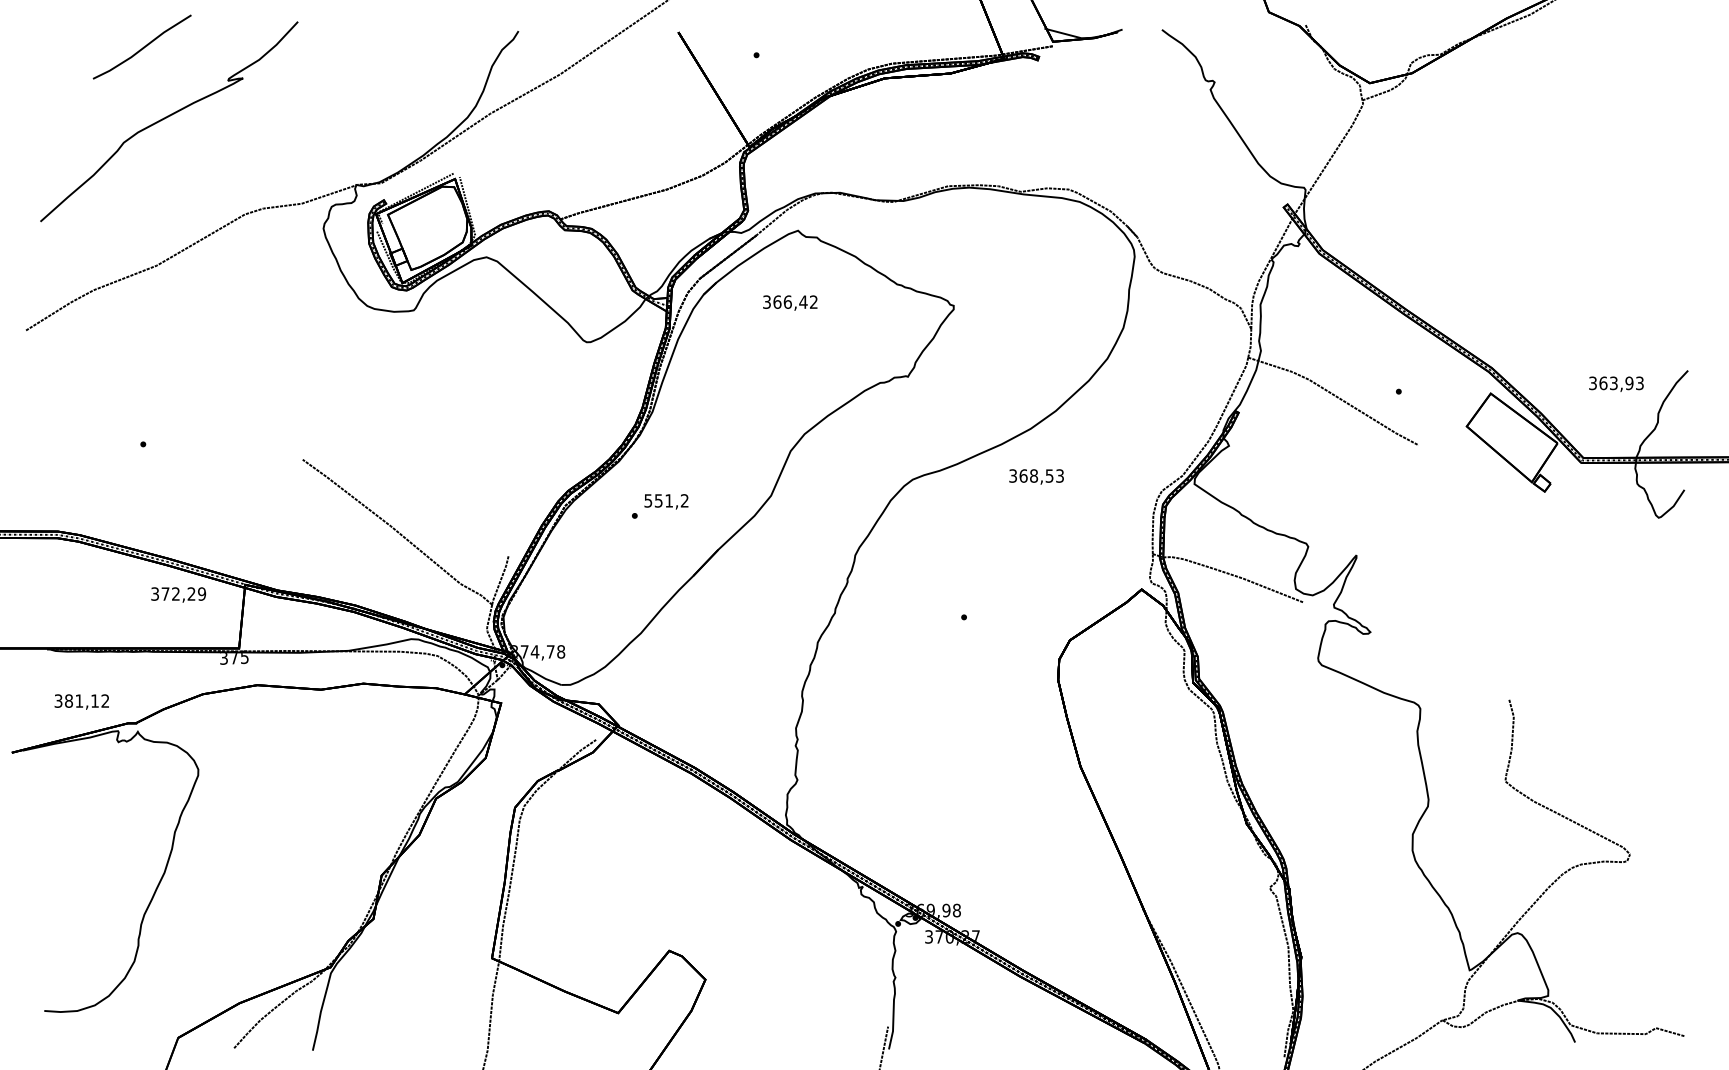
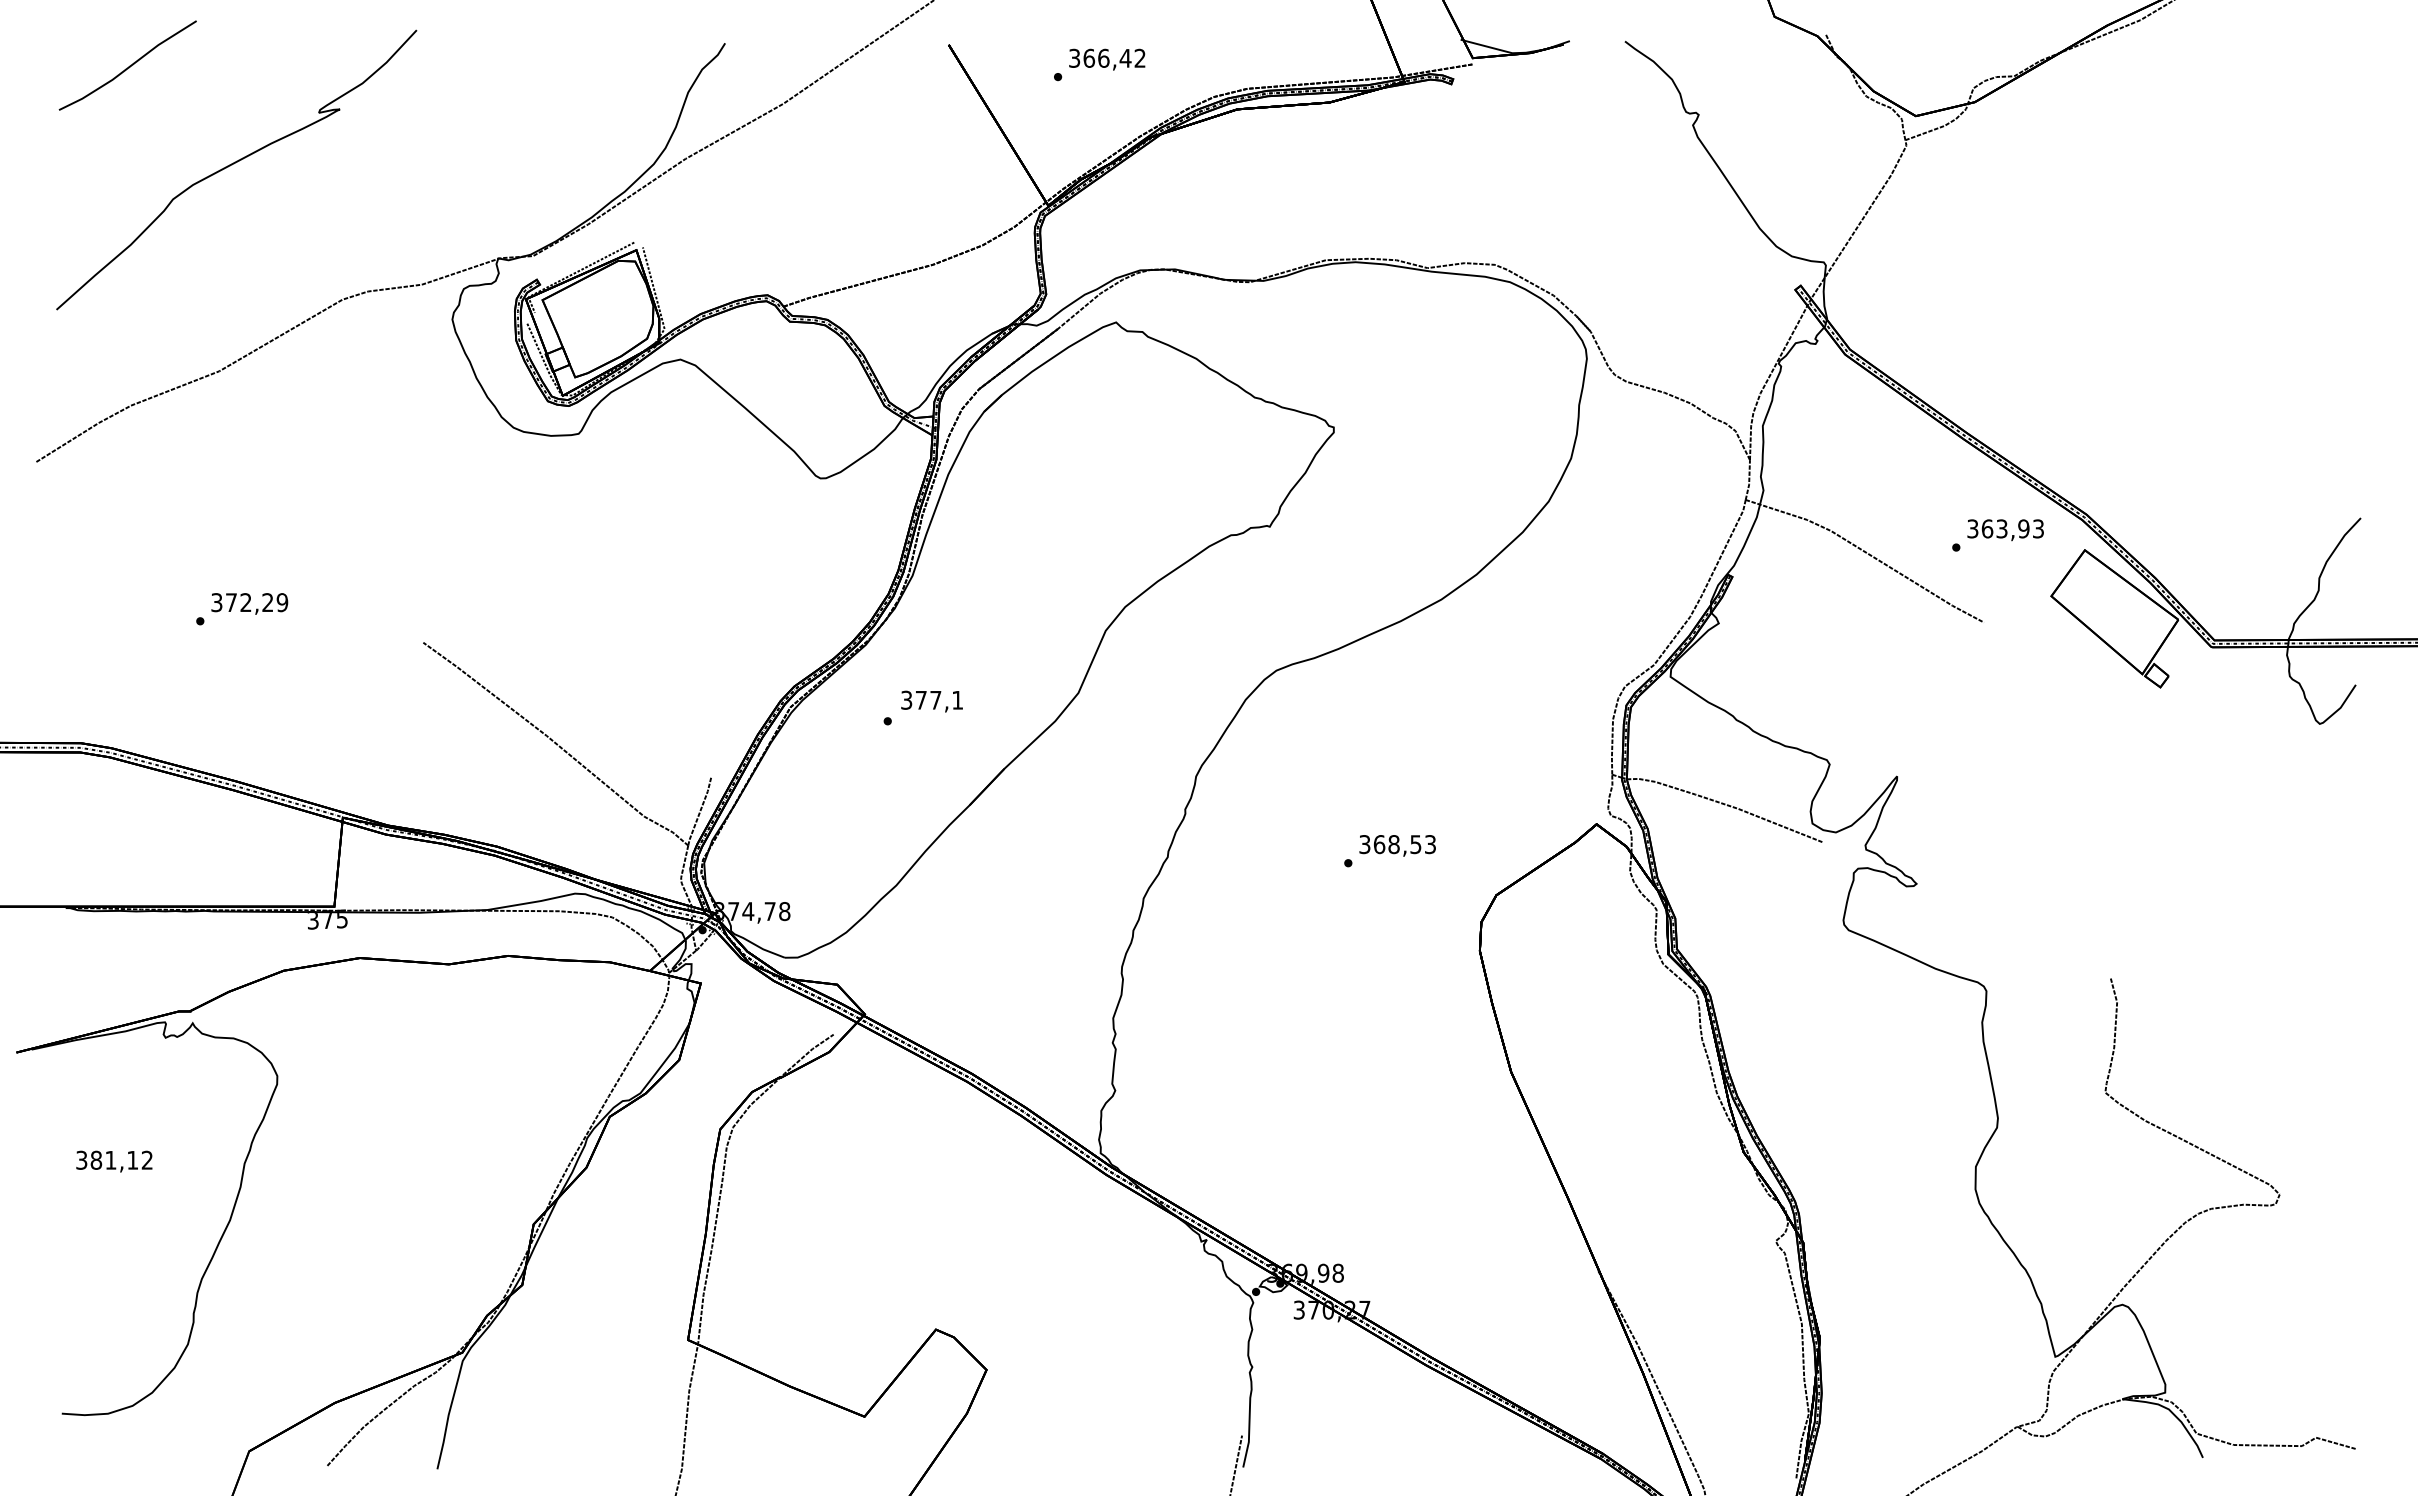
line: (142, 47) -> (128, 66), moved
text: (790, 302) -> (1107, 59), moved
text: (1616, 384) -> (2005, 530), moved
text: (1036, 476) -> (1397, 845), moved
text: (666, 500) -> (931, 699), 551,2 -> 377,1
text: (178, 594) -> (249, 603), moved
text: (81, 701) -> (114, 1161), moved

